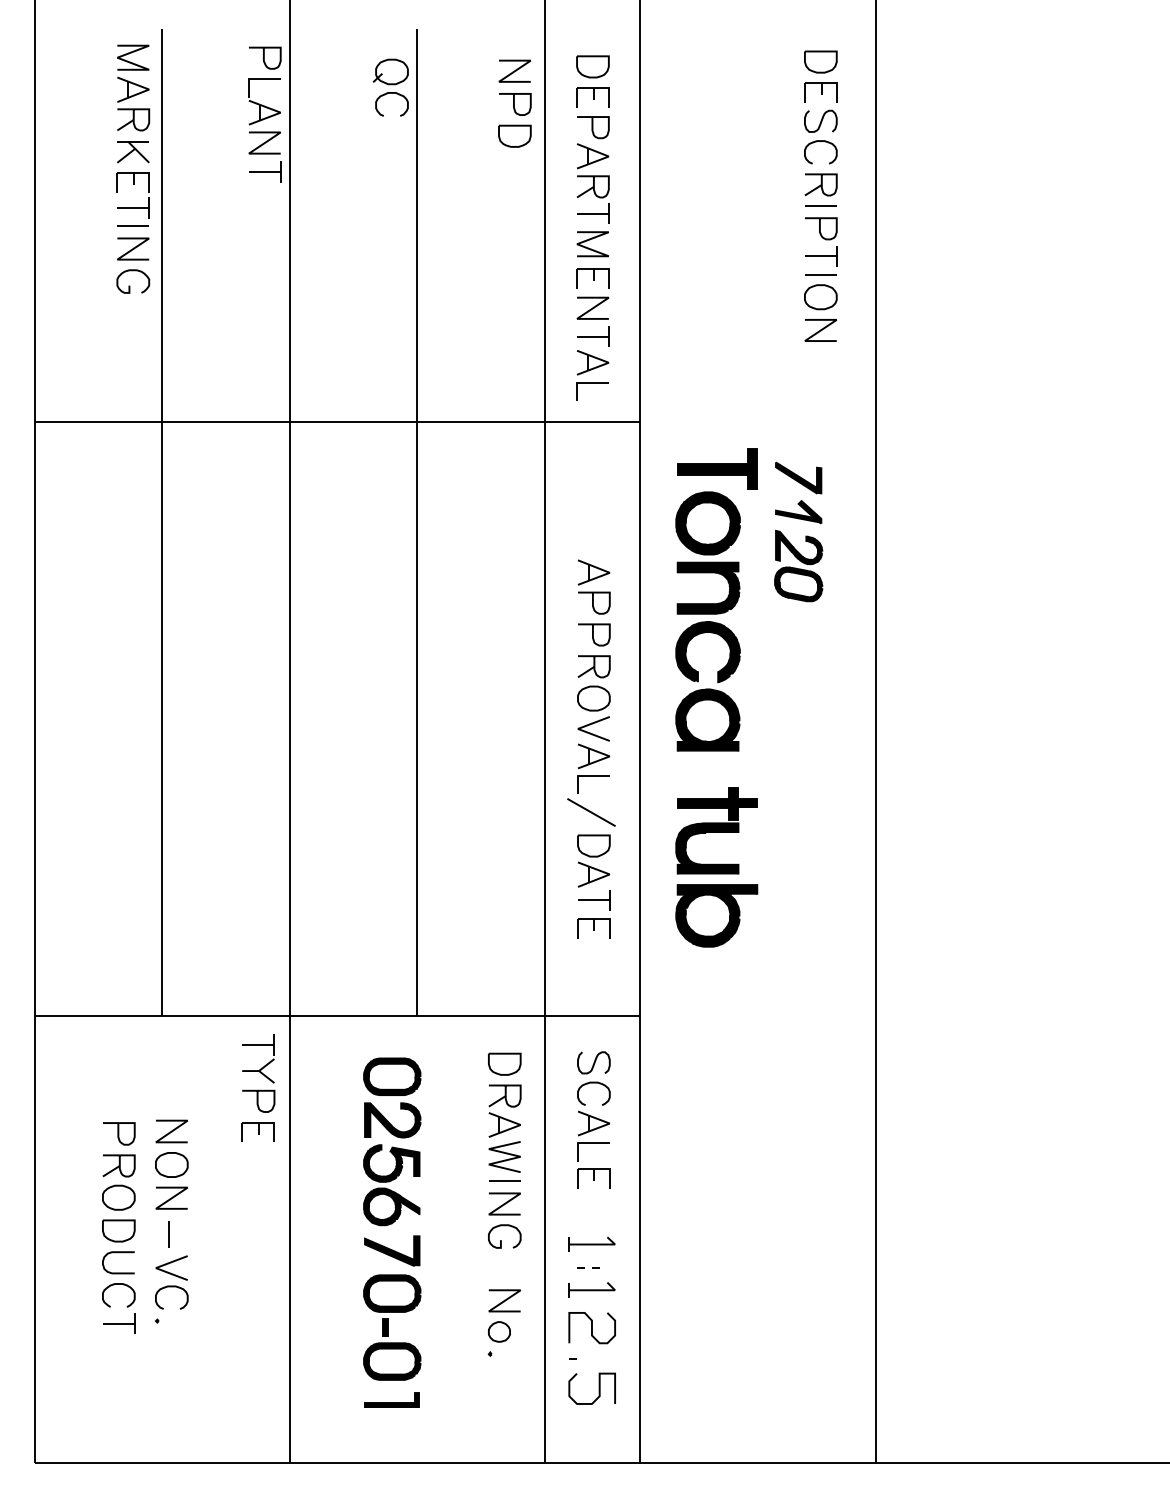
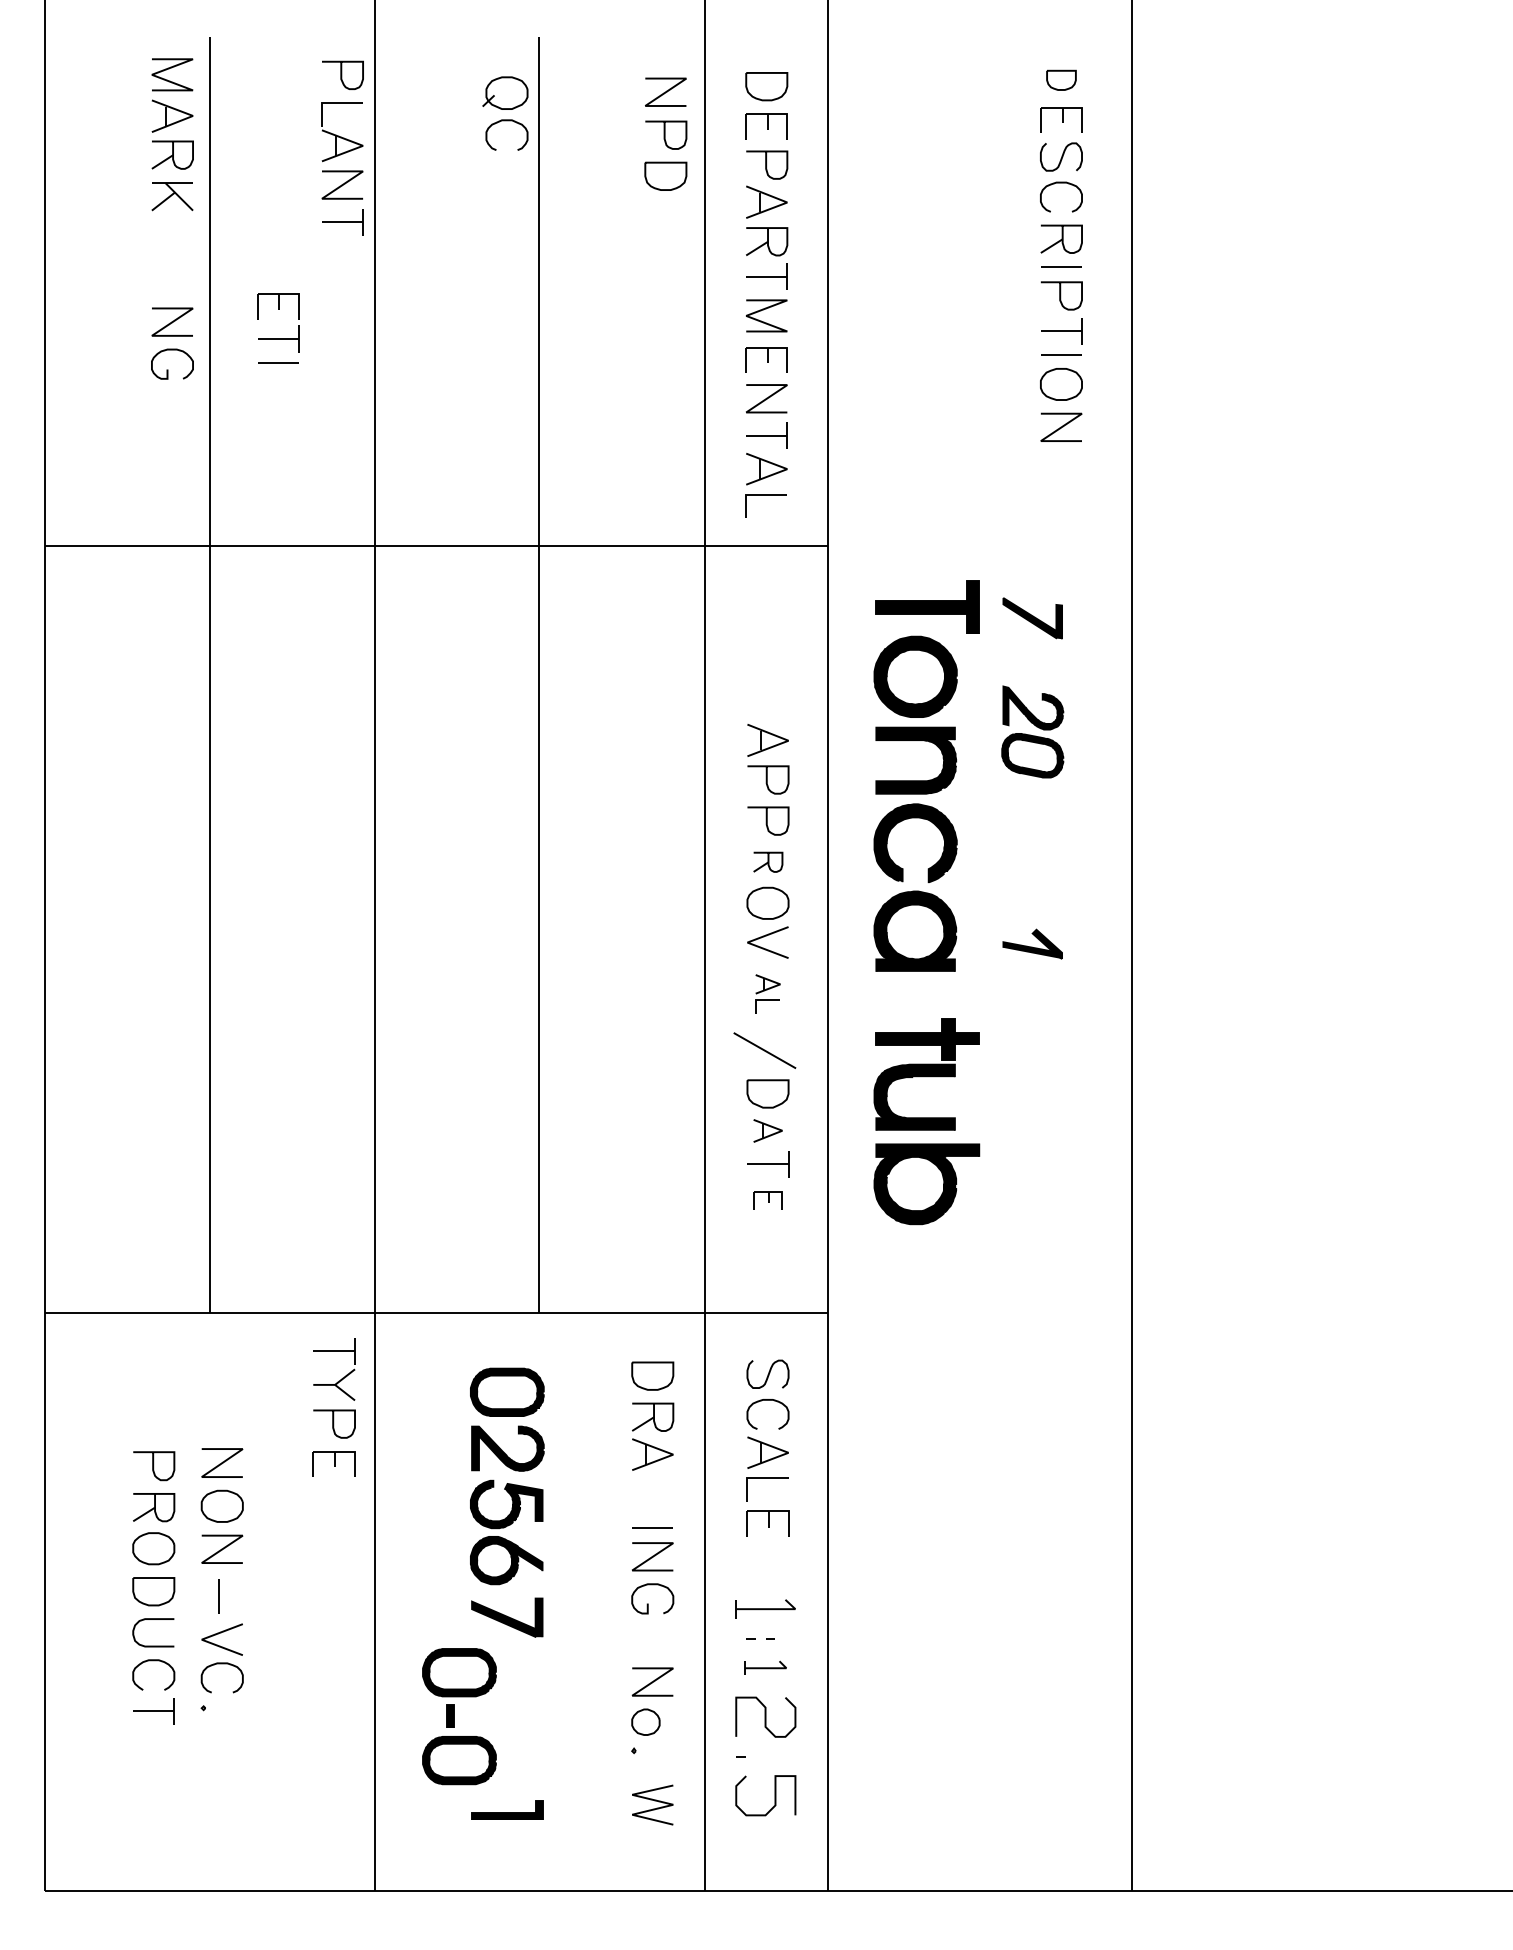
part: (820, 61) -> (1060, 79), size x0.7
part: (132, 207) -> (277, 338), moved
part: (798, 512) -> (1032, 944), moved
part: (593, 666) -> (767, 861), size x0.7
part: (593, 768) -> (767, 993), size x0.6
part: (593, 874) -> (767, 1130), size x0.7
part: (593, 928) -> (767, 1200), size x0.7
line: (506, 1154) -> (655, 1801), moved
part: (591, 1289) -> (764, 1667), size x0.7
part: (392, 1327) -> (459, 1716), moved

